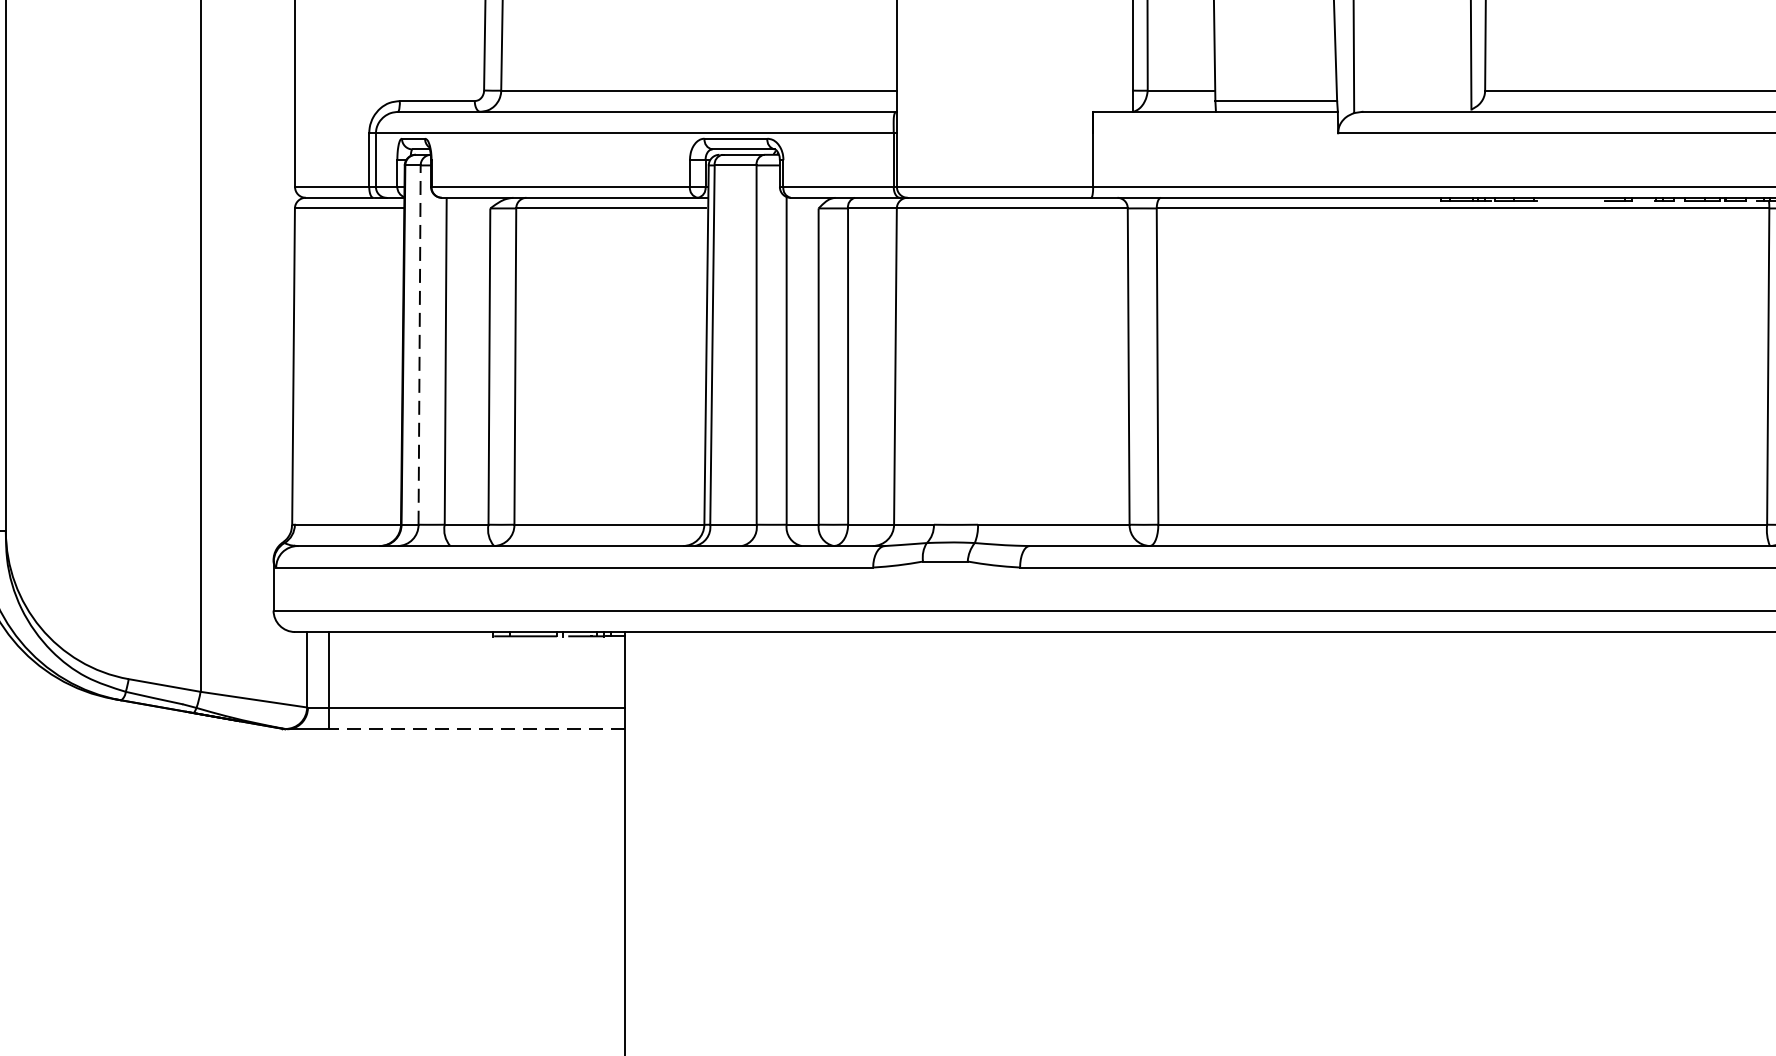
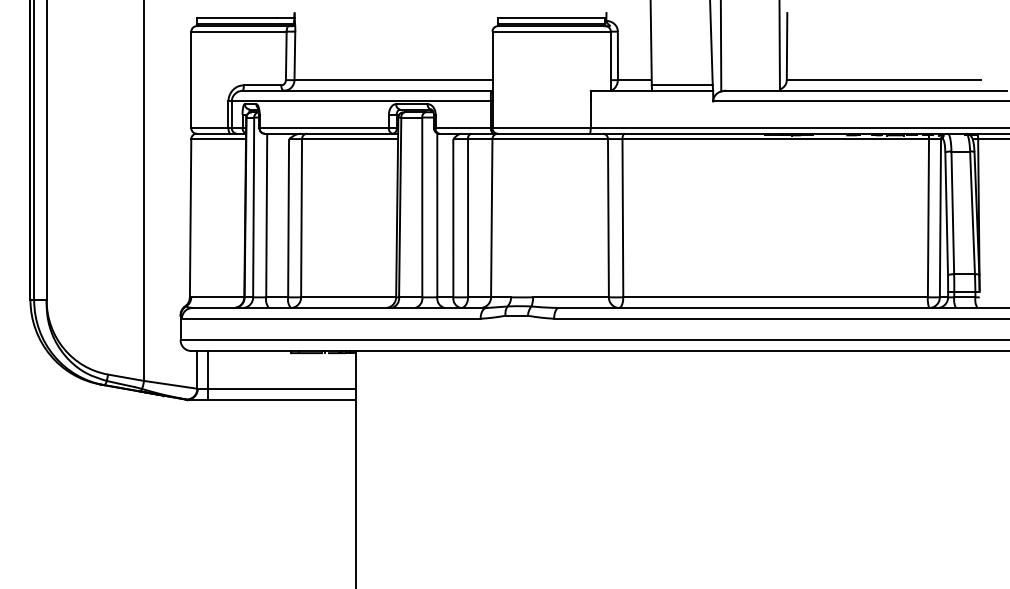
line: (419, 345) -> (253, 207), dashed -> solid
line: (475, 728) -> (281, 399), dashed -> solid

